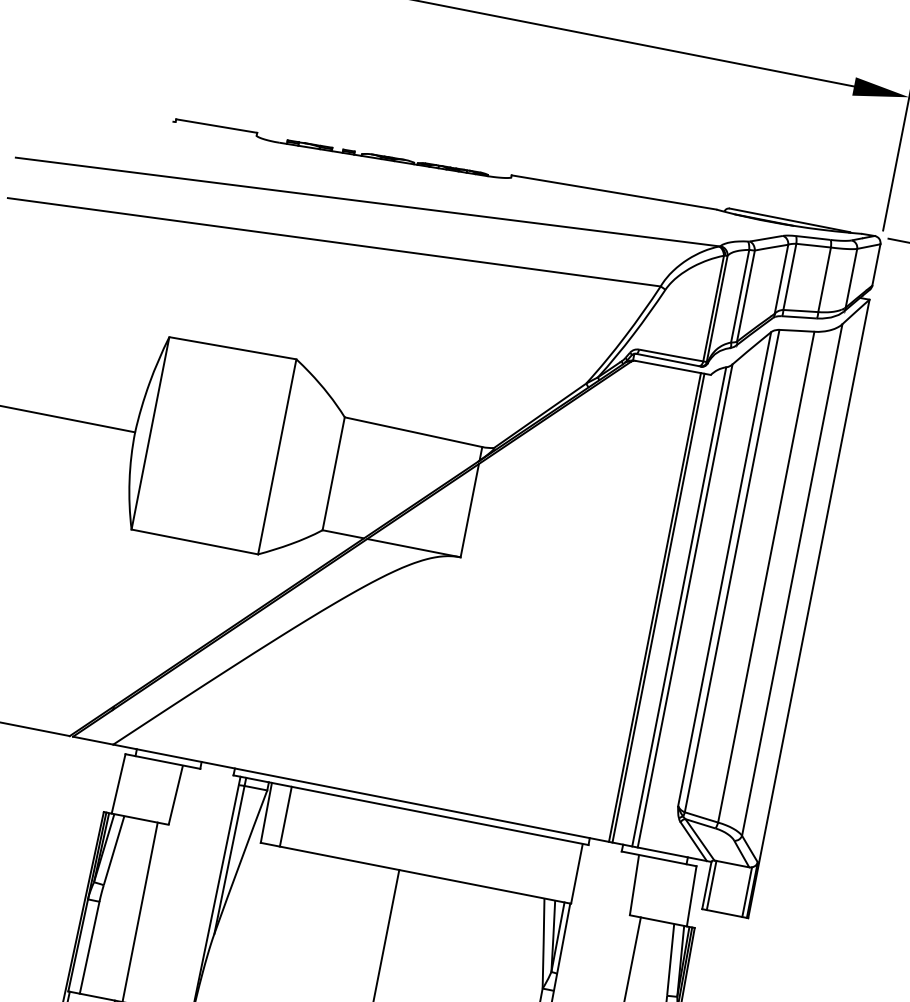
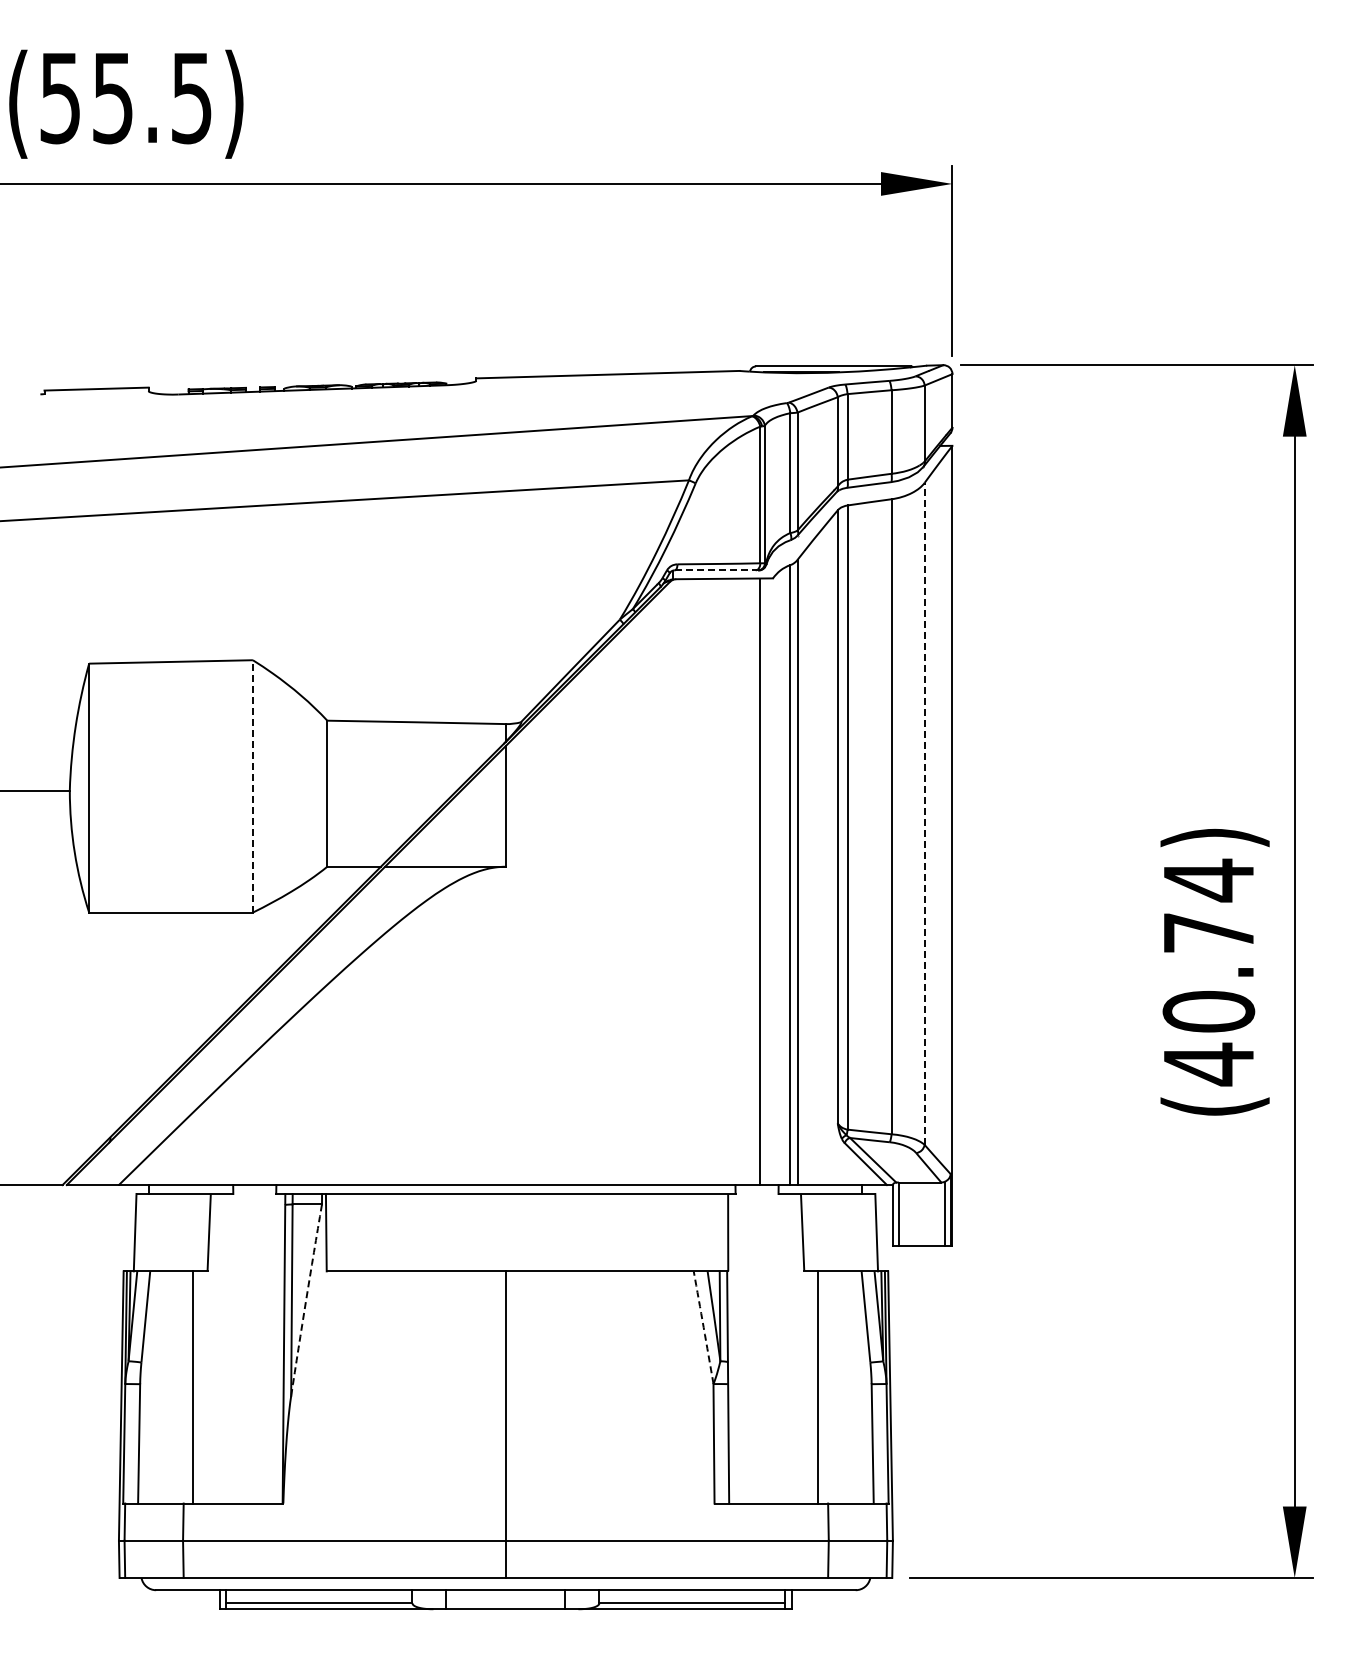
line: (669, 360) -> (717, 570), solid -> dashed
line: (277, 456) -> (252, 785), solid -> dashed
line: (792, 579) -> (924, 813), solid -> dashed
line: (658, 607) -> (764, 881), removed
line: (285, 816) -> (351, 1232), removed
arc: (240, 862) -> (306, 1300), solid -> dashed
arc: (543, 943) -> (703, 1327), solid -> dashed

